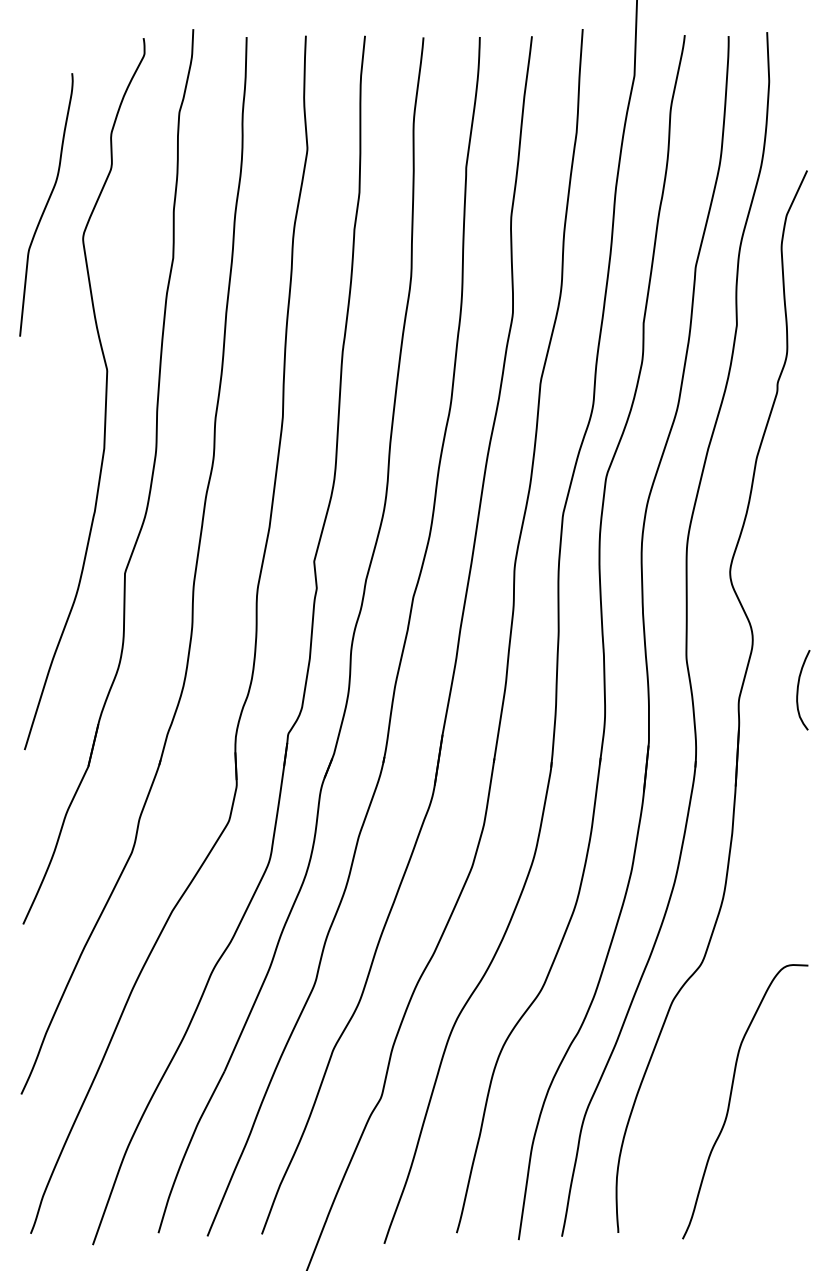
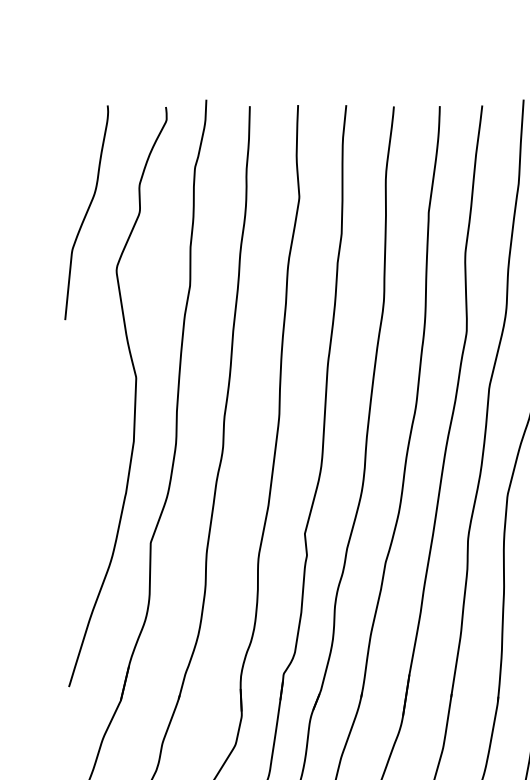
curve: (46, 204) -> (86, 212), moved

